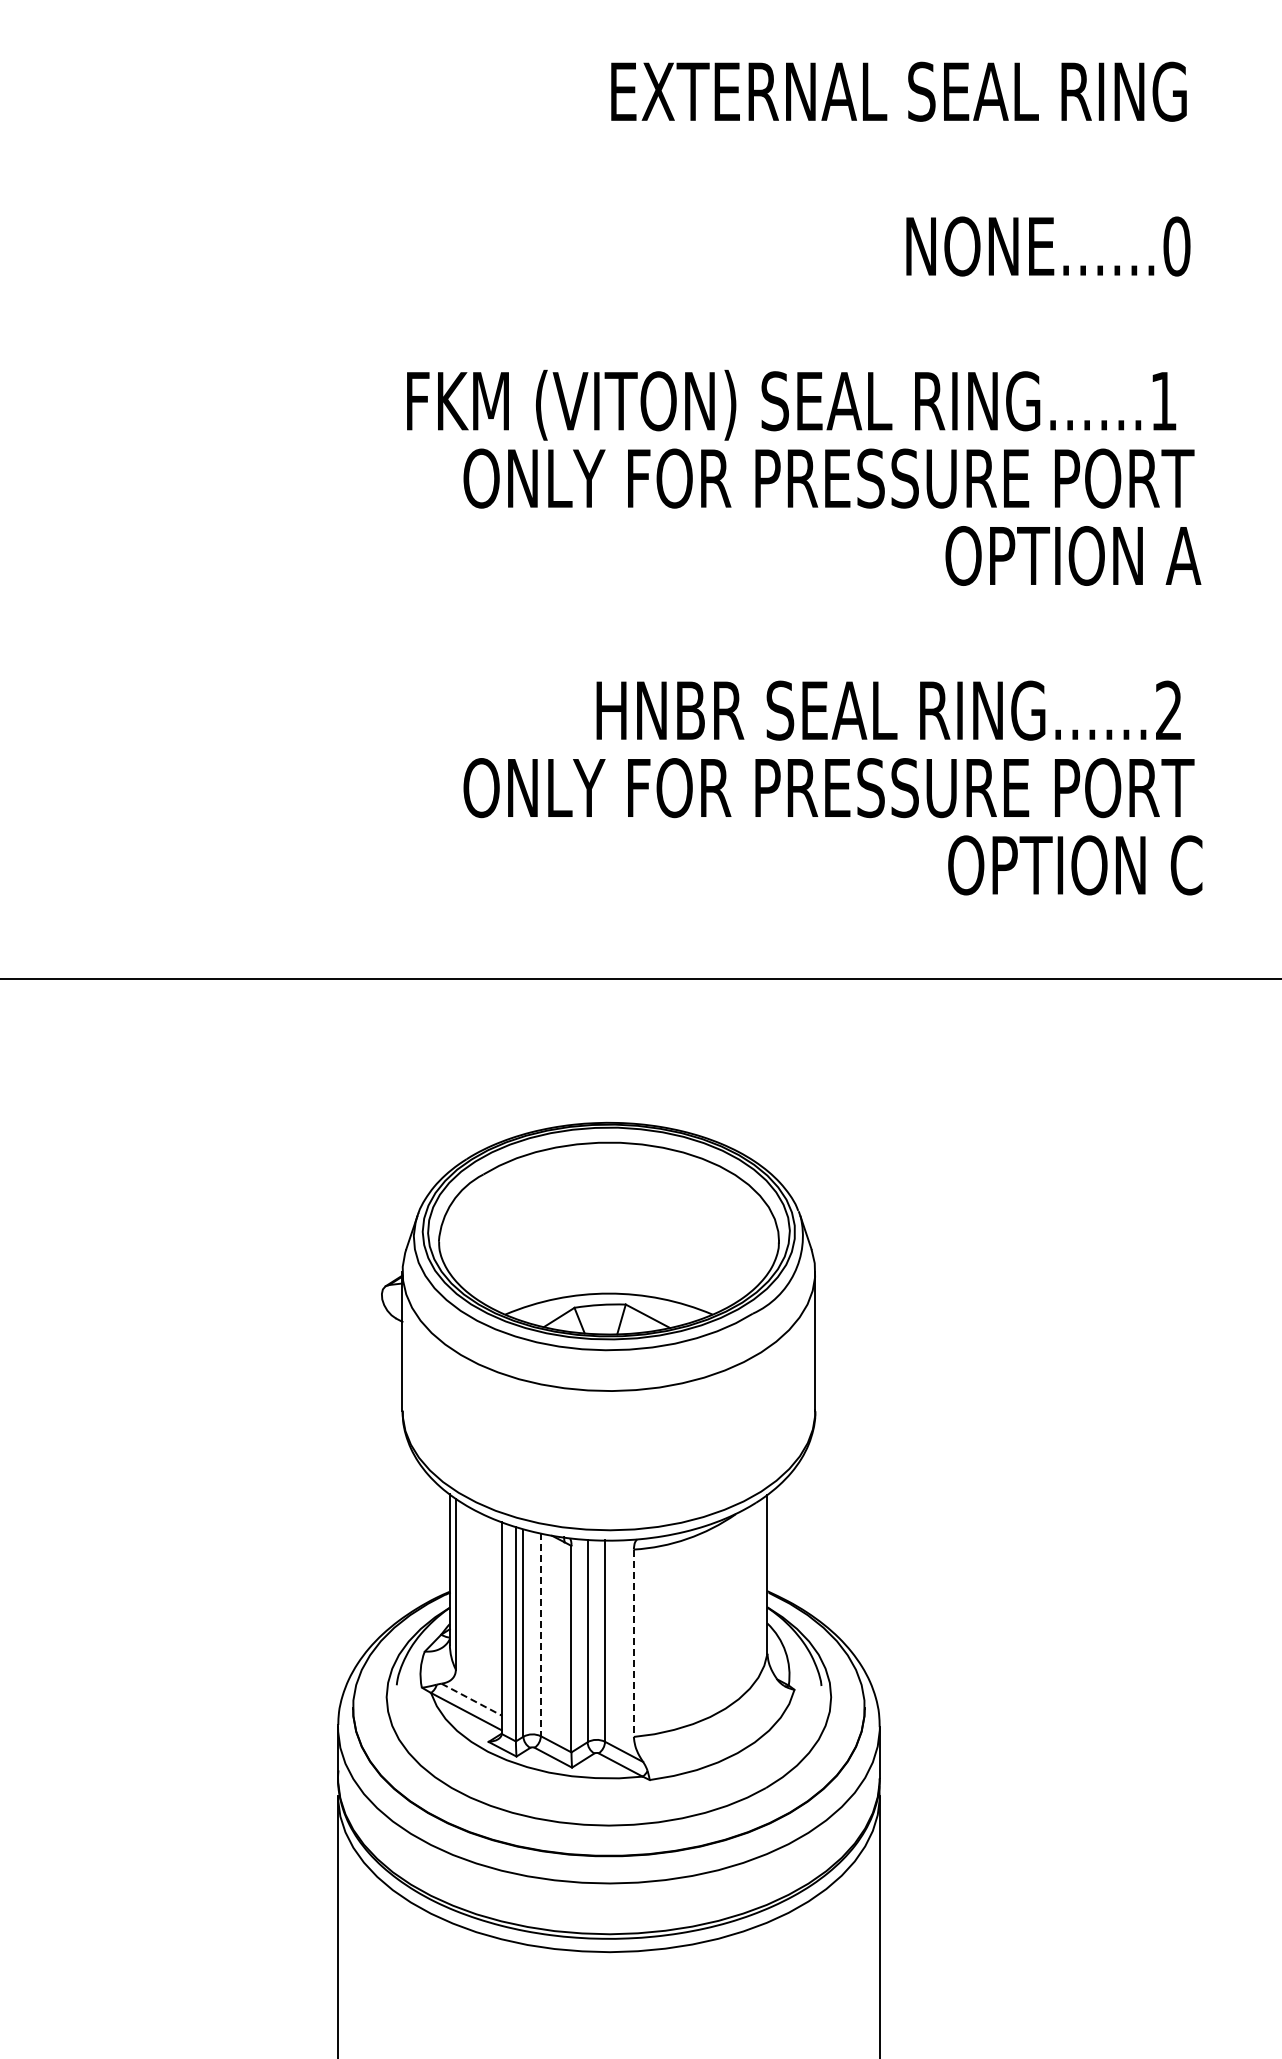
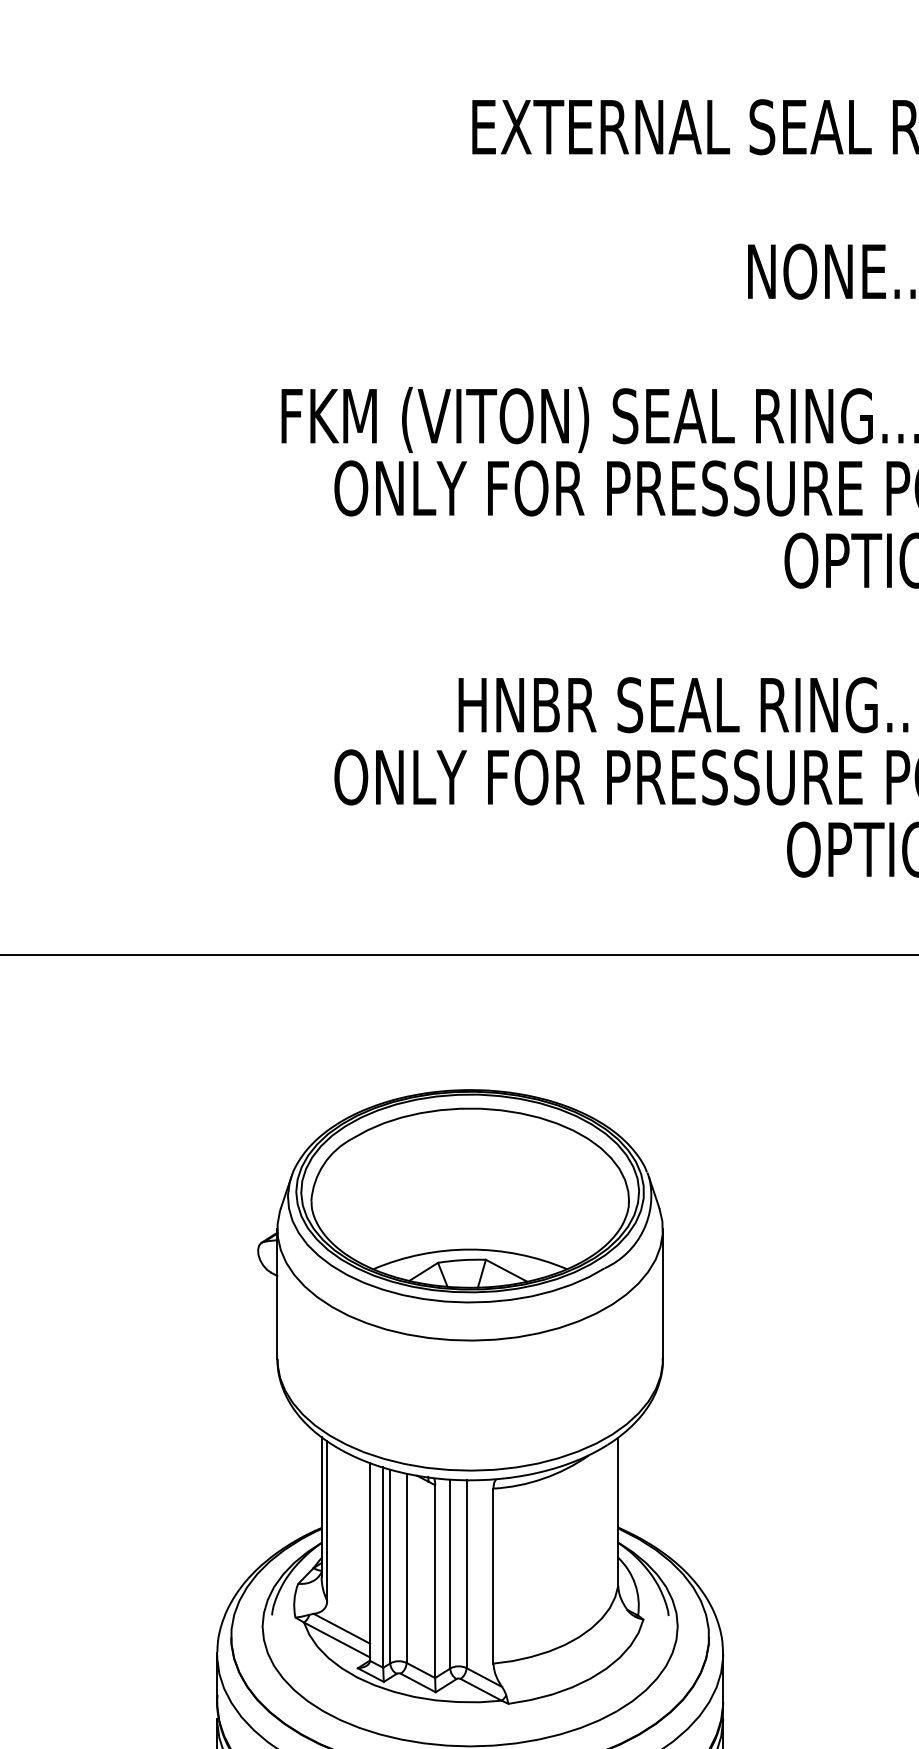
line: (540, 1635) -> (406, 1568), dashed -> solid
line: (633, 1643) -> (493, 1576), dashed -> solid
line: (472, 1699) -> (342, 1628), dashed -> solid

